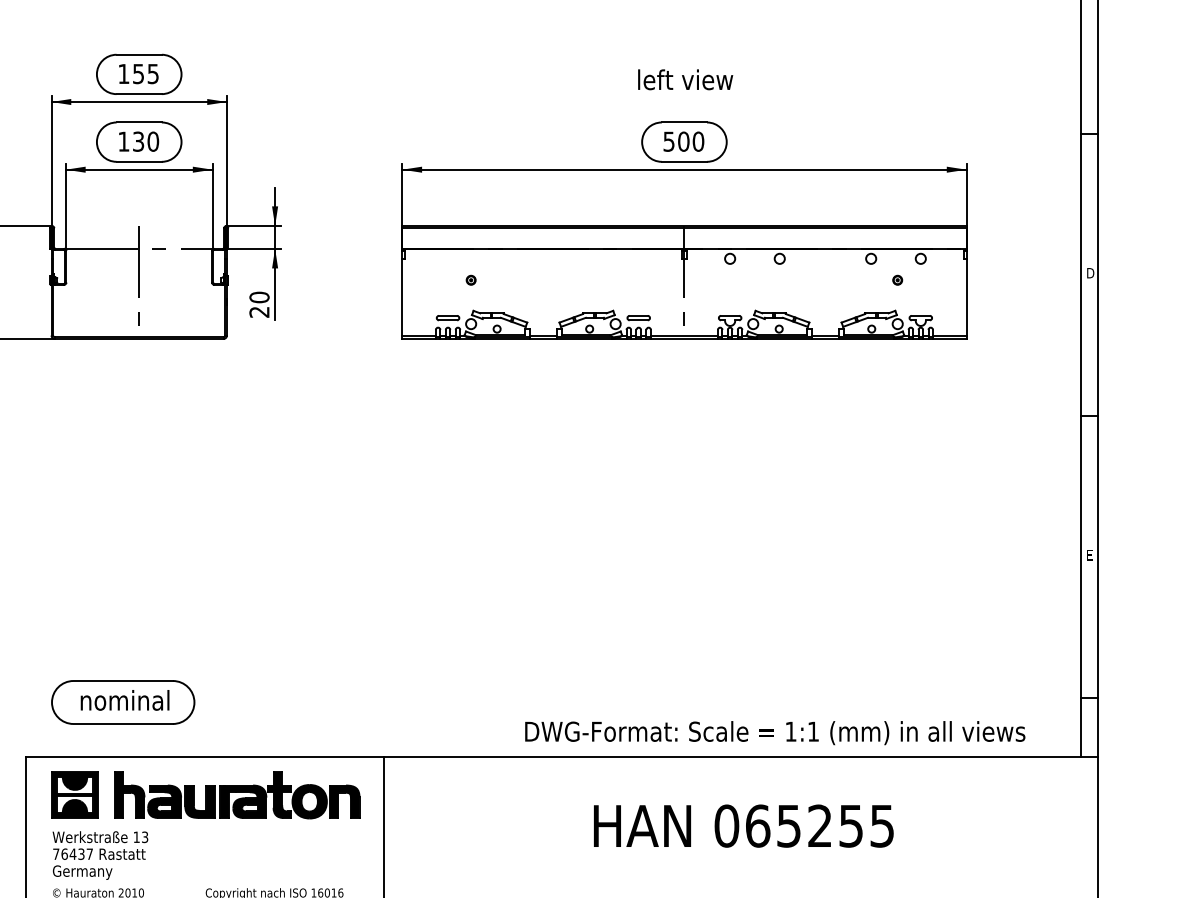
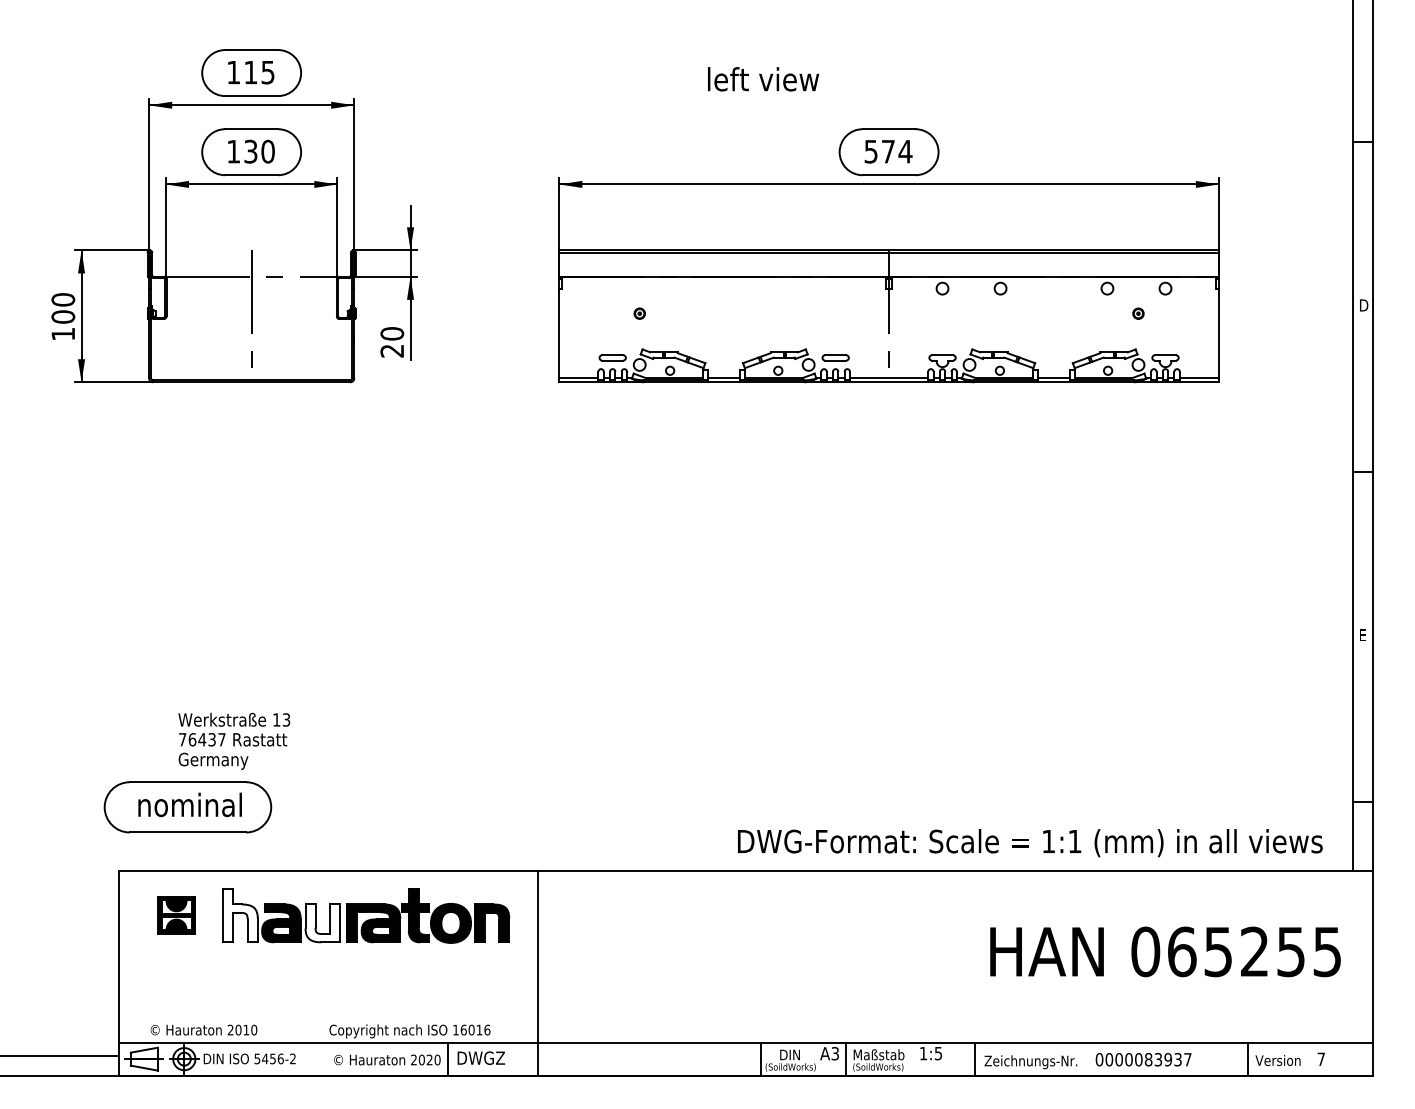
text: (138, 73) -> (250, 72), 155 -> 115
text: (685, 79) -> (763, 79), moved
text: (690, 141) -> (896, 151), 500 -> 574
part: (122, 702) -> (187, 807), moved
text: (775, 733) -> (1030, 843), moved
part: (74, 794) -> (176, 915), size x0.7
fill: (129, 794) -> (240, 915), removed
fill: (199, 801) -> (322, 923), removed
text: (743, 825) -> (1165, 951), moved
text: (100, 854) -> (234, 740), moved

